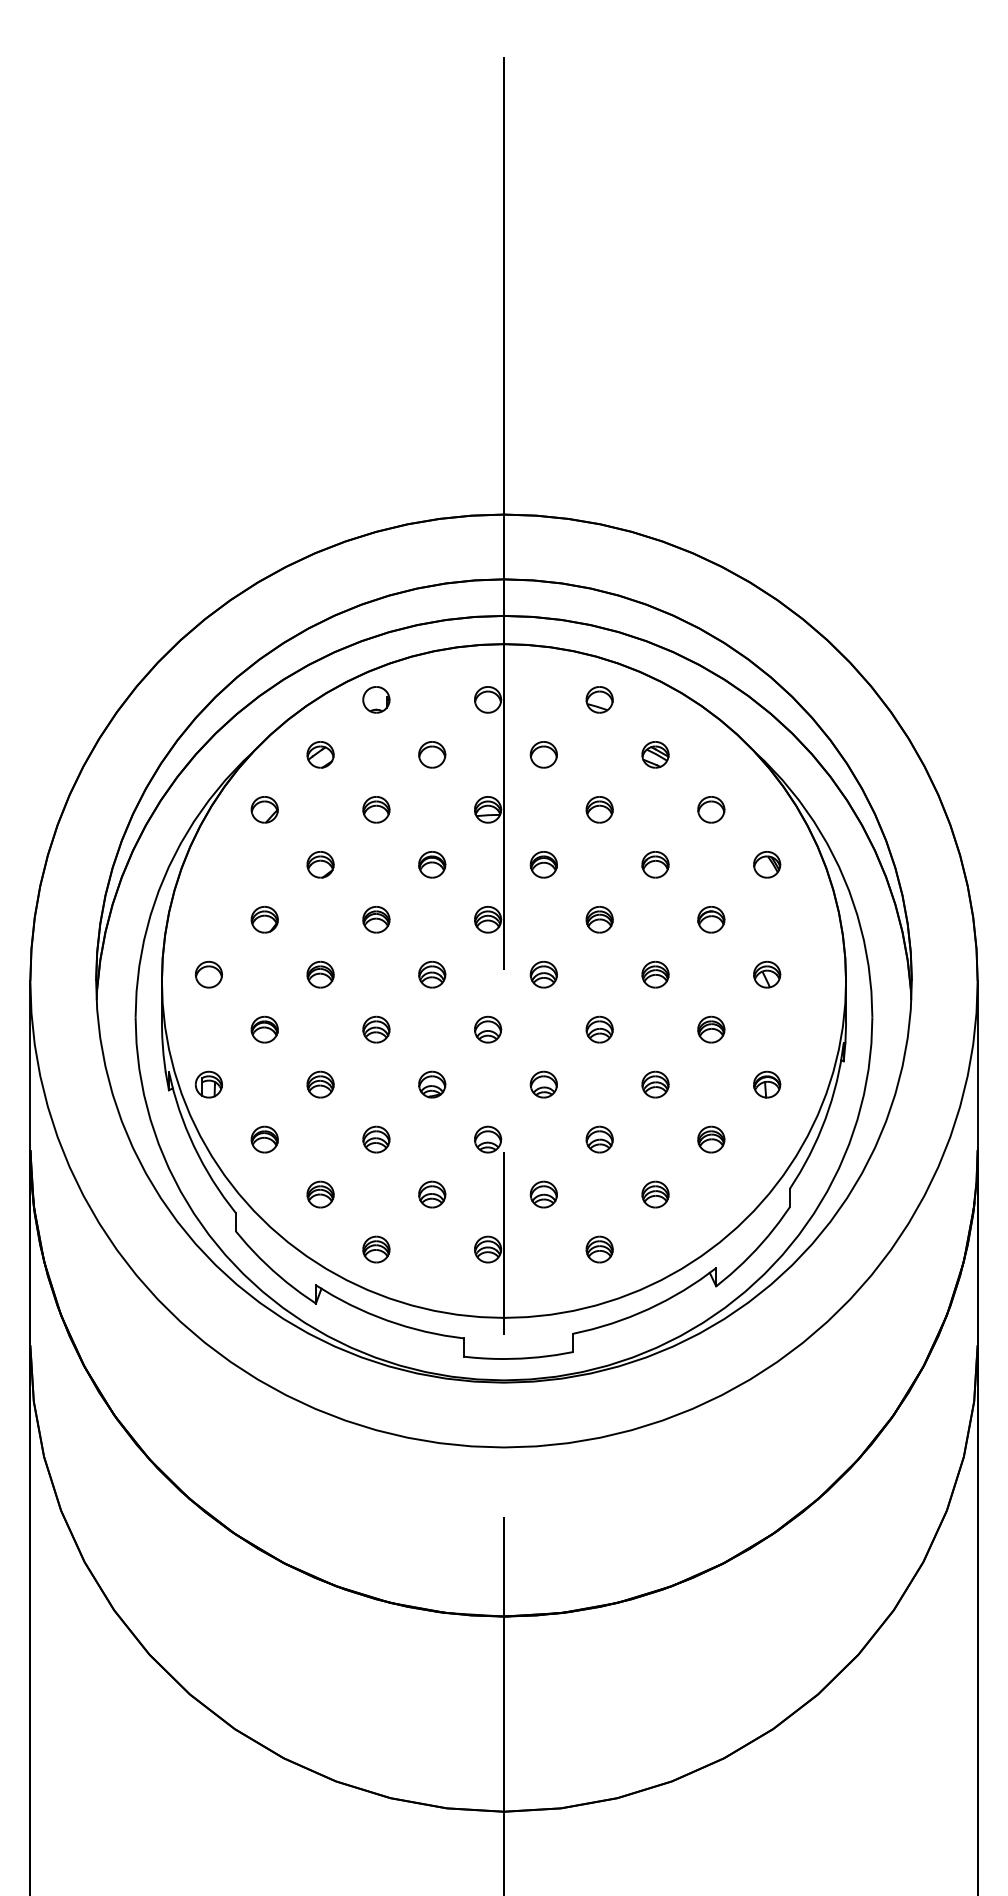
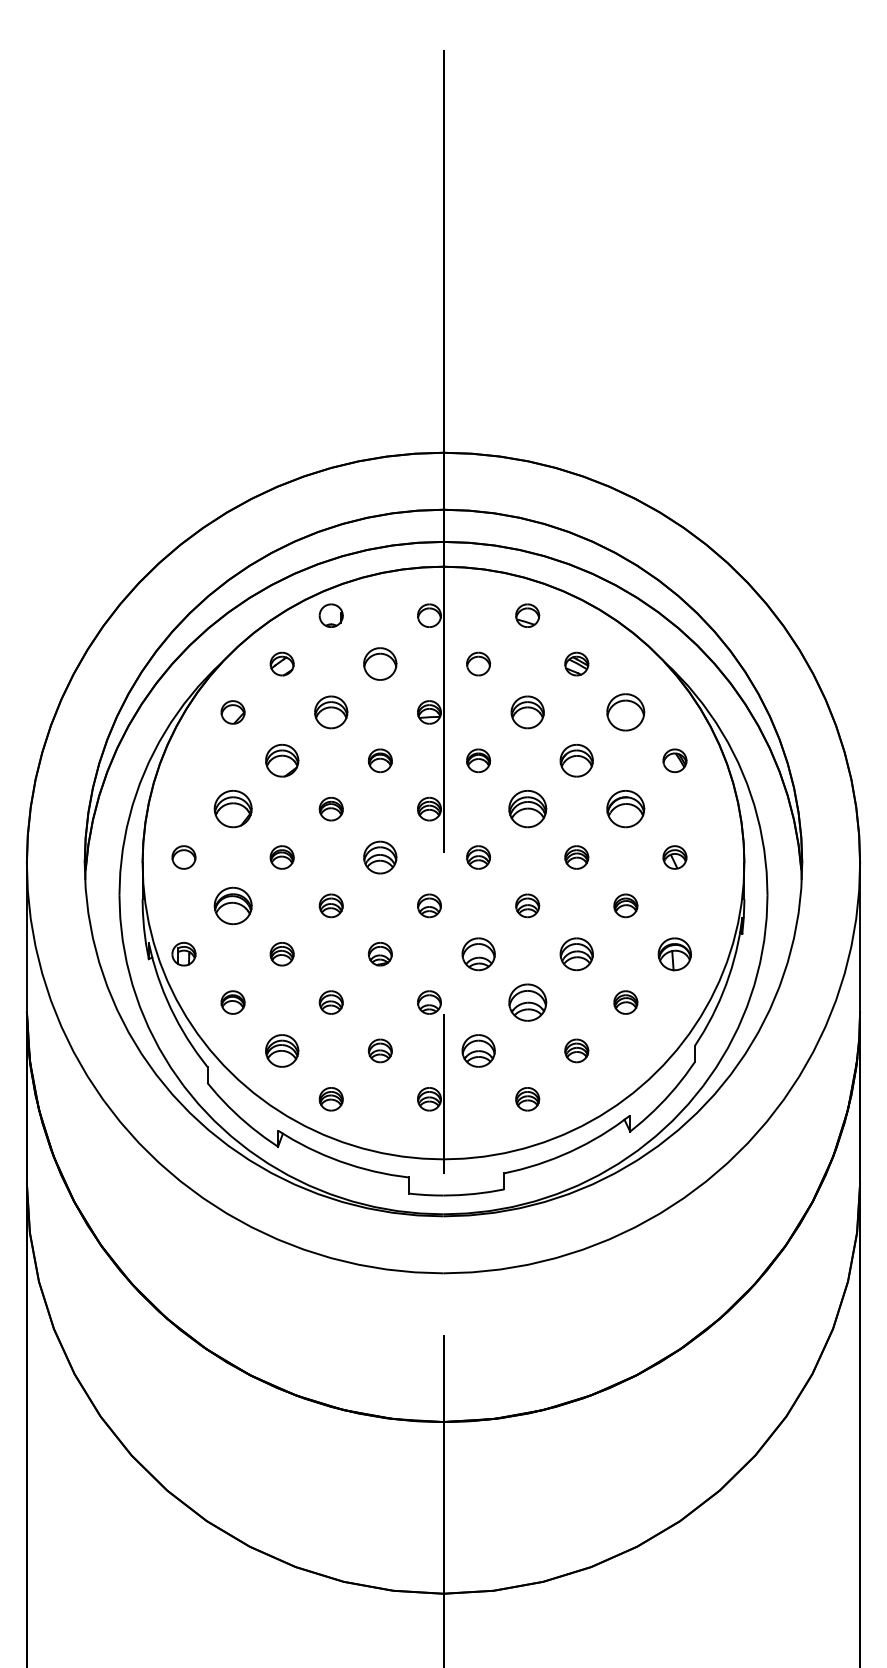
part: (432, 754) -> (380, 663), size x1.4
part: (376, 809) -> (331, 712), size x1.4
part: (599, 809) -> (527, 712), size x1.4
part: (711, 809) -> (626, 712), size x1.6
part: (320, 864) -> (282, 760), size x1.4
part: (655, 864) -> (576, 760), size x1.4
part: (264, 919) -> (232, 808), size x1.6
part: (599, 919) -> (527, 808), size x1.6
part: (711, 919) -> (626, 808), size x1.6
part: (432, 974) -> (380, 857), size x1.4
part: (264, 1029) -> (232, 905), size x1.6
part: (543, 1084) -> (478, 954), size x1.4
part: (655, 1084) -> (576, 954), size x1.4
part: (767, 1084) -> (675, 954), size x1.4
part: (599, 1139) -> (527, 1002), size x1.6
part: (320, 1194) -> (282, 1050), size x1.4
part: (543, 1194) -> (478, 1050), size x1.4

